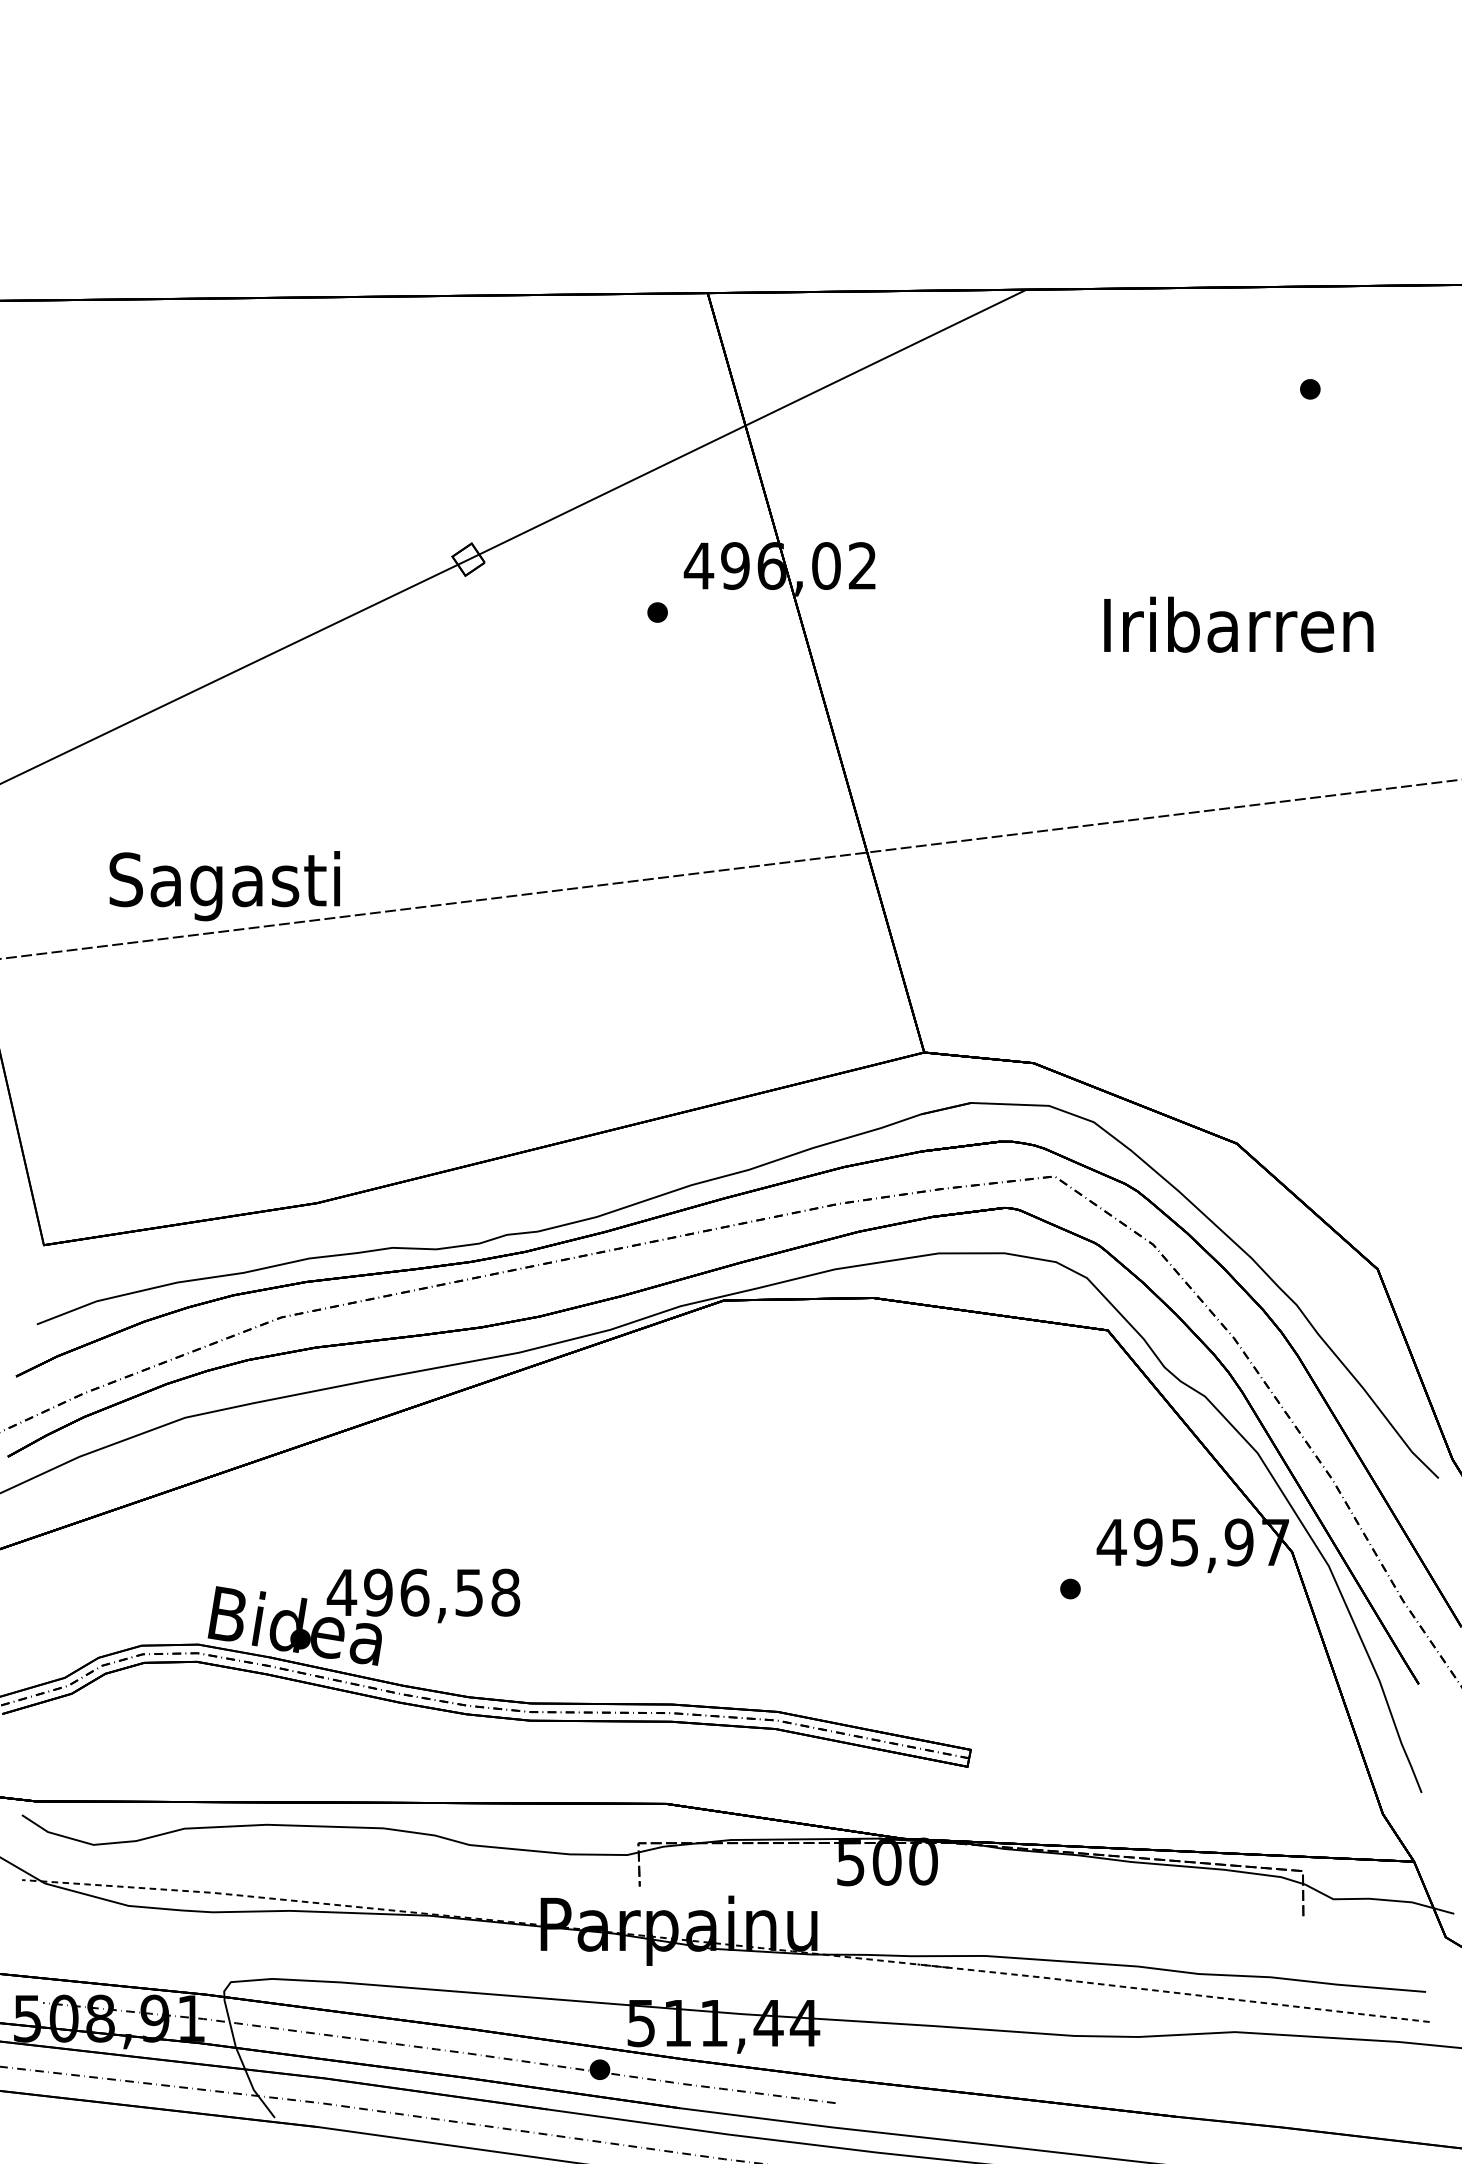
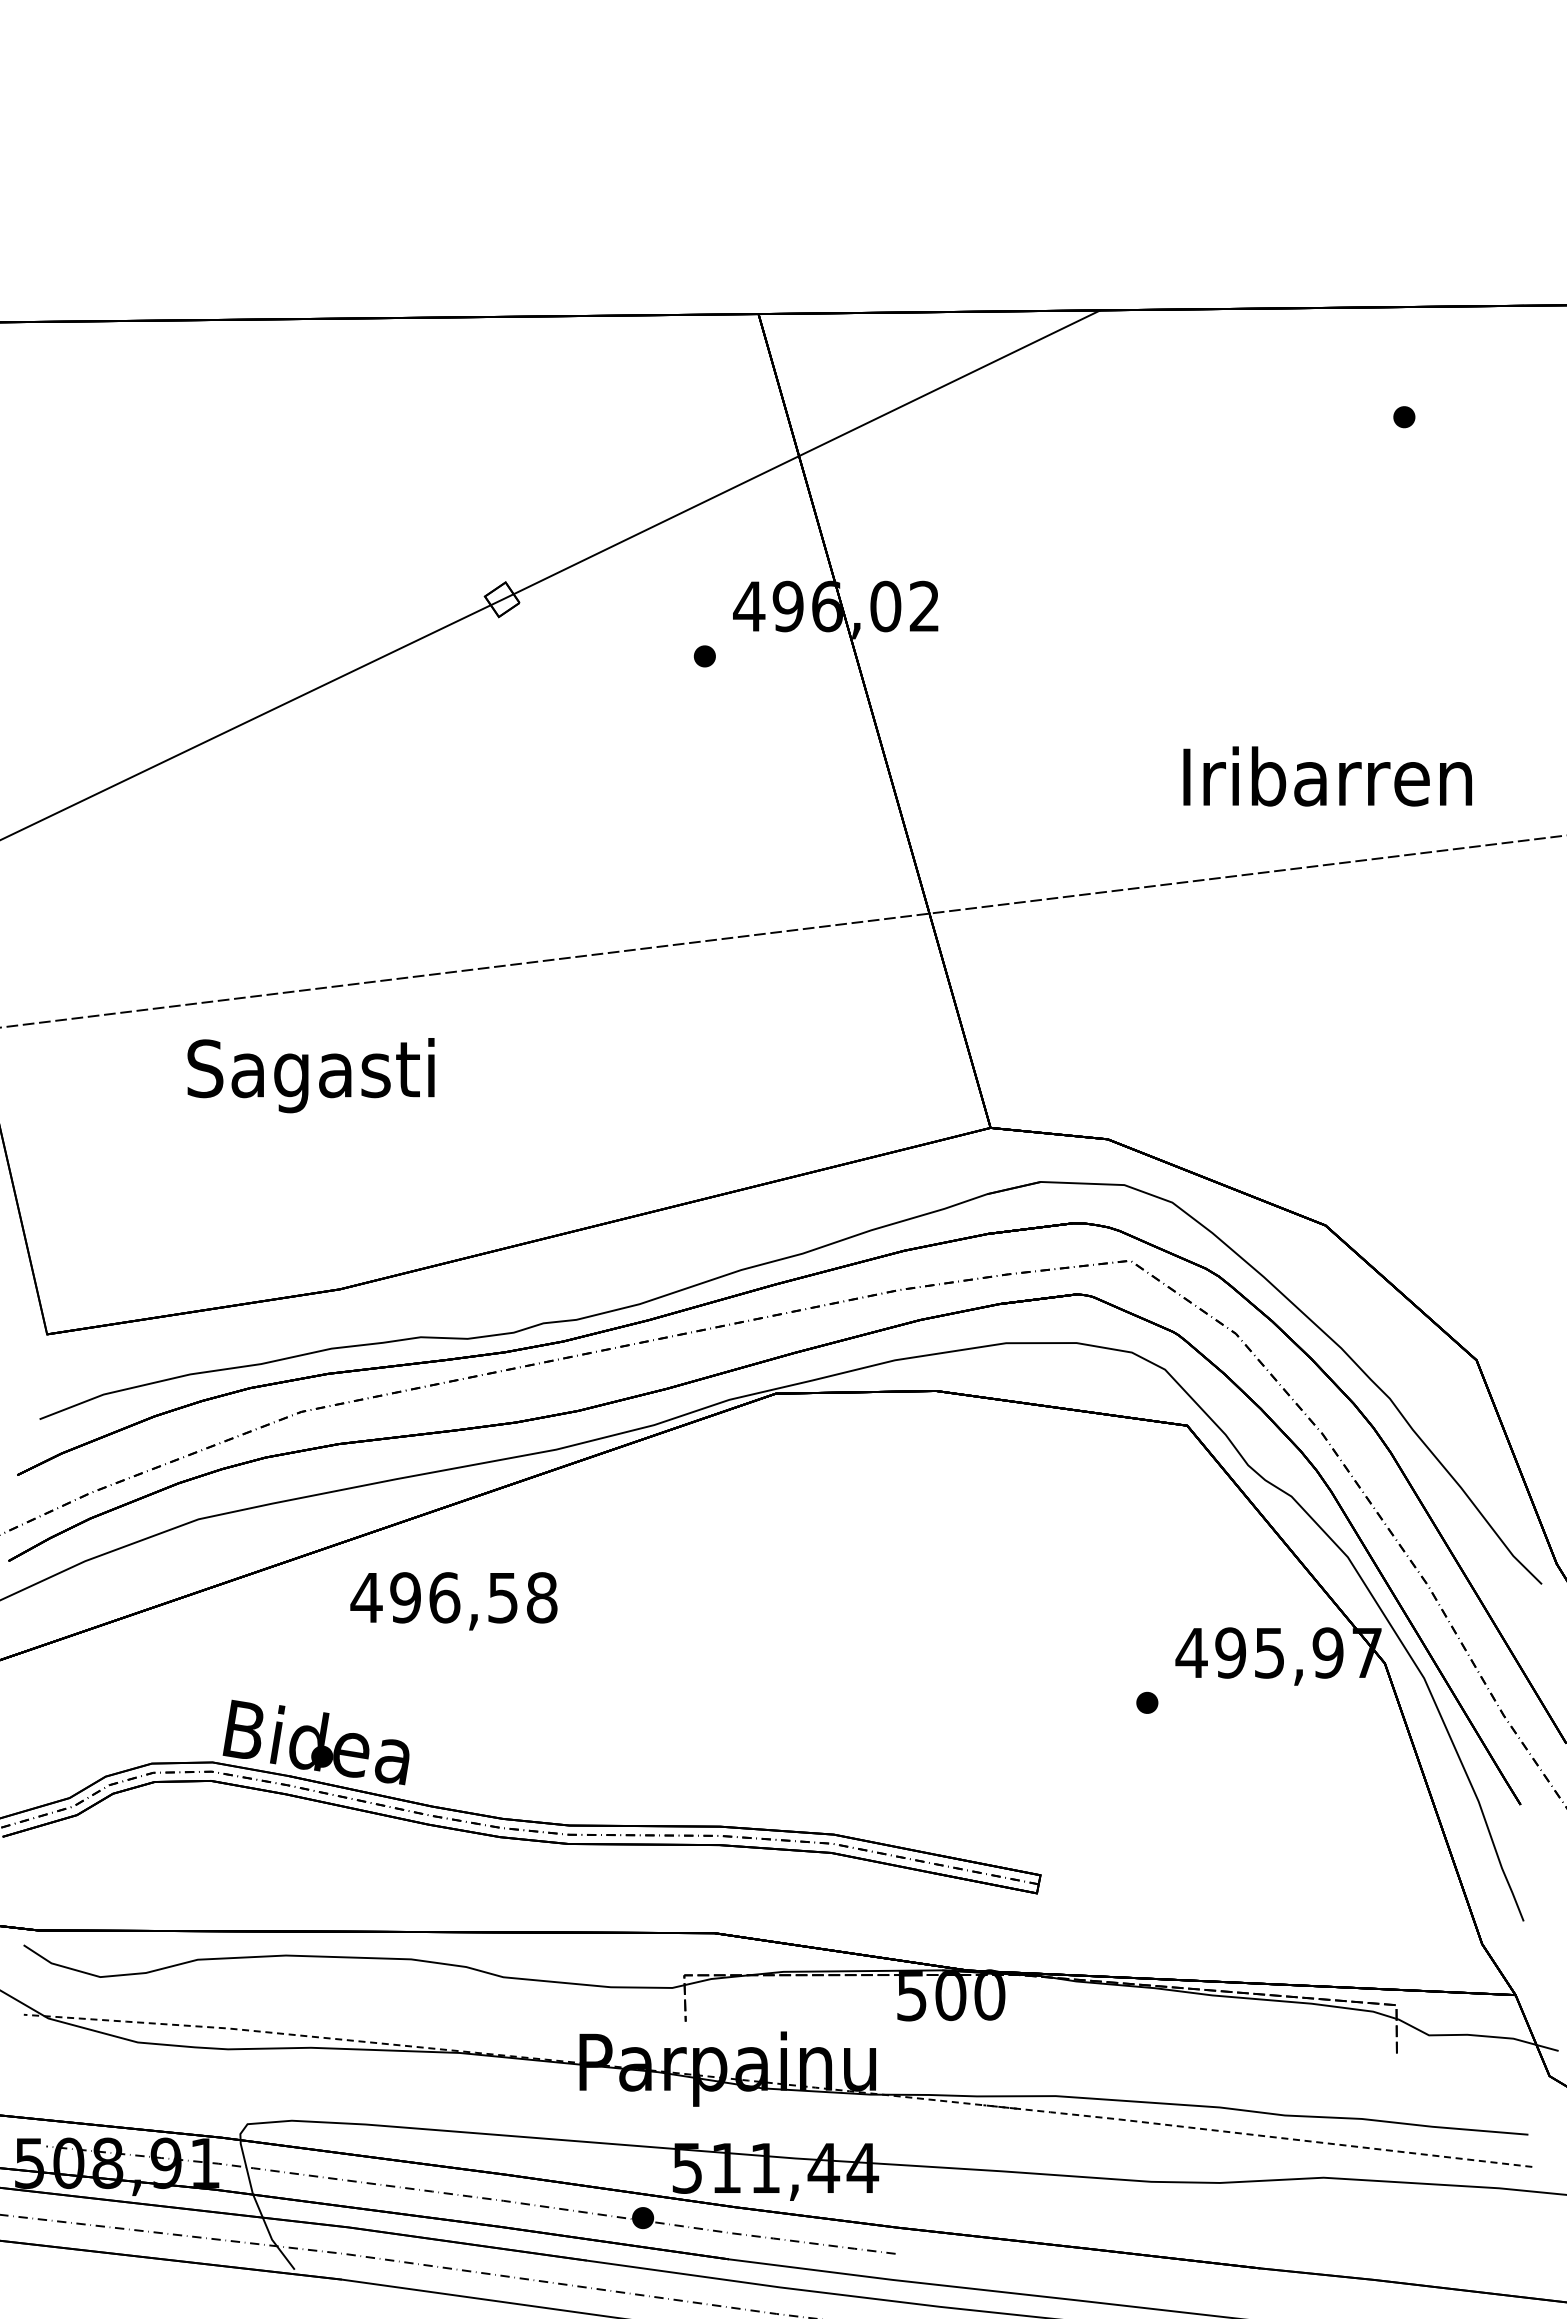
text: (1238, 624) -> (1327, 776), moved
text: (224, 886) -> (310, 1075), moved
text: (423, 1596) -> (453, 1601), moved

